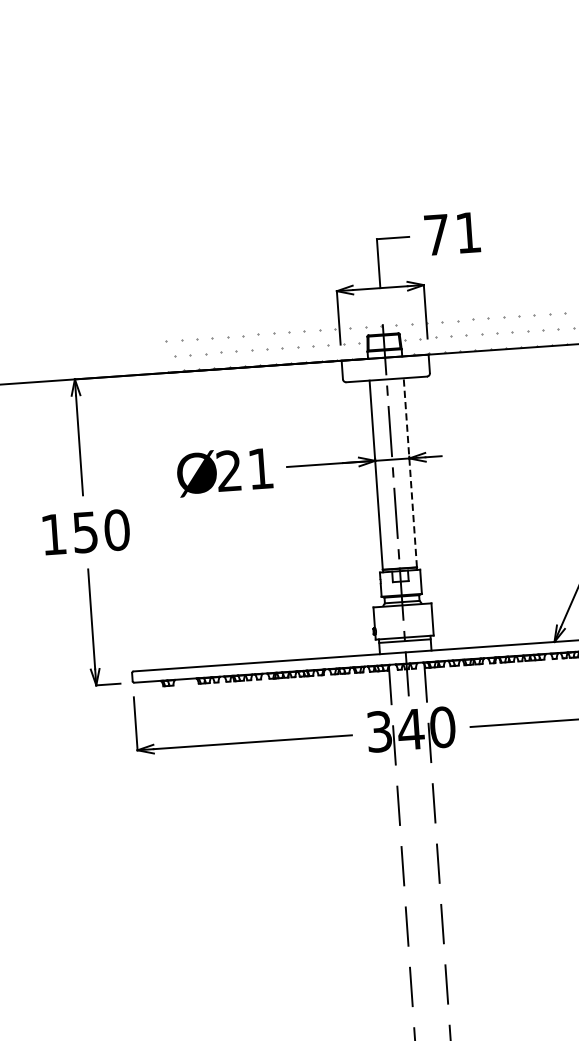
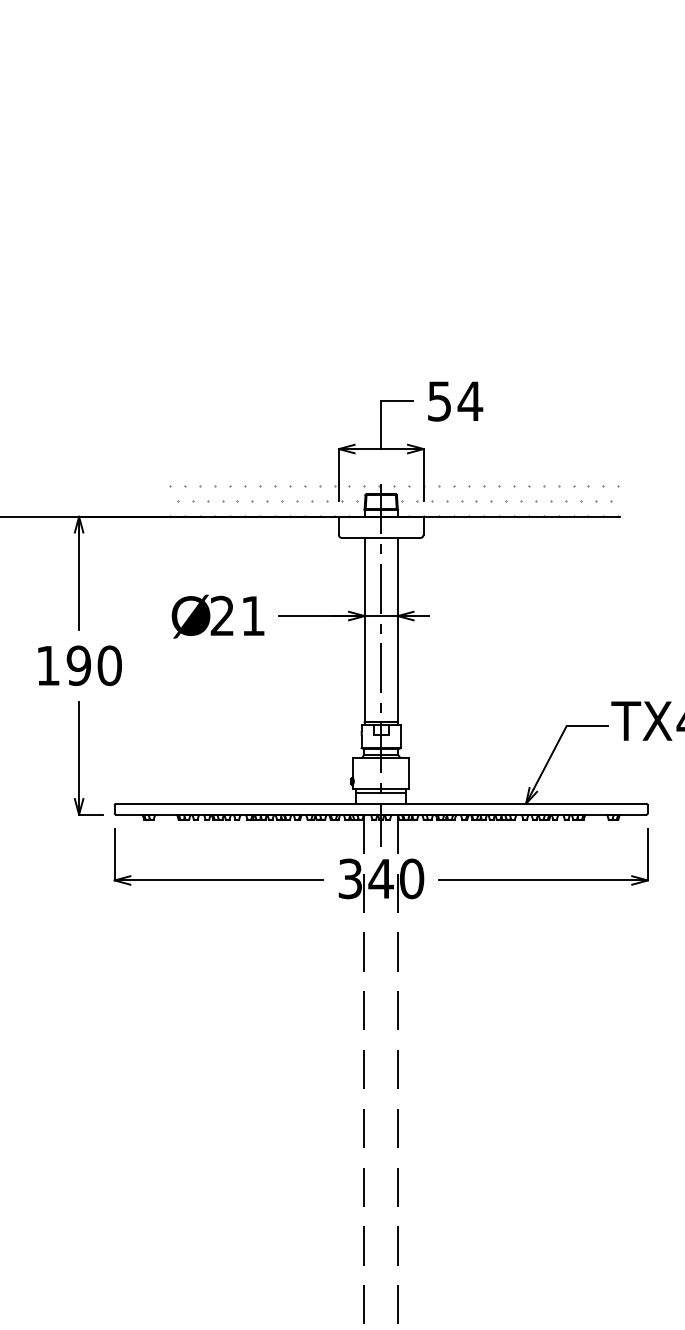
text: (453, 233) -> (455, 401), 71 -> 54
line: (409, 472) -> (397, 629), dashed -> solid
text: (84, 532) -> (78, 665), 150 -> 190

